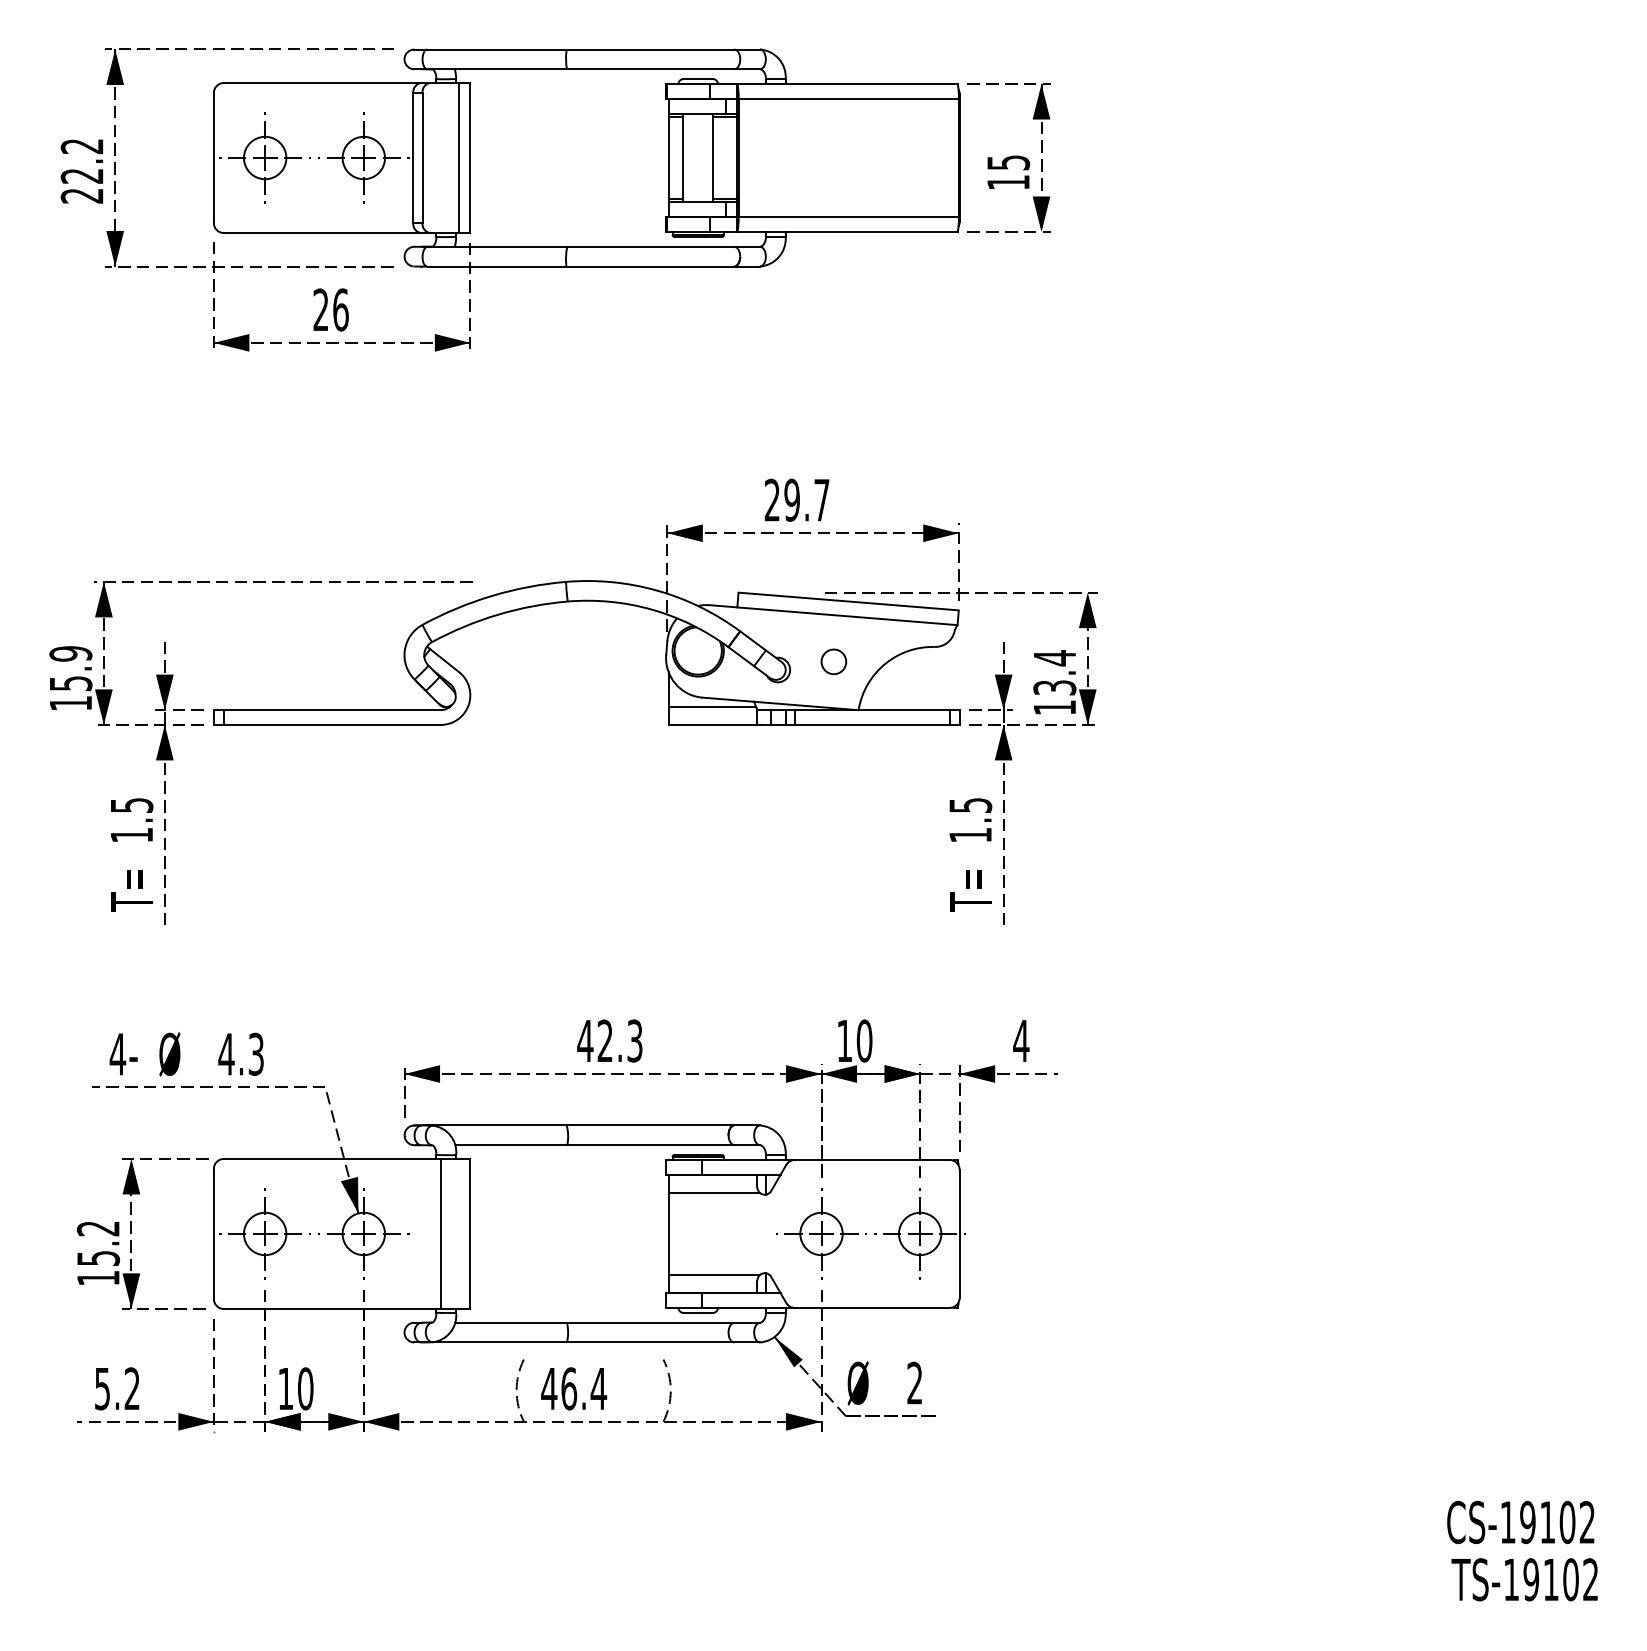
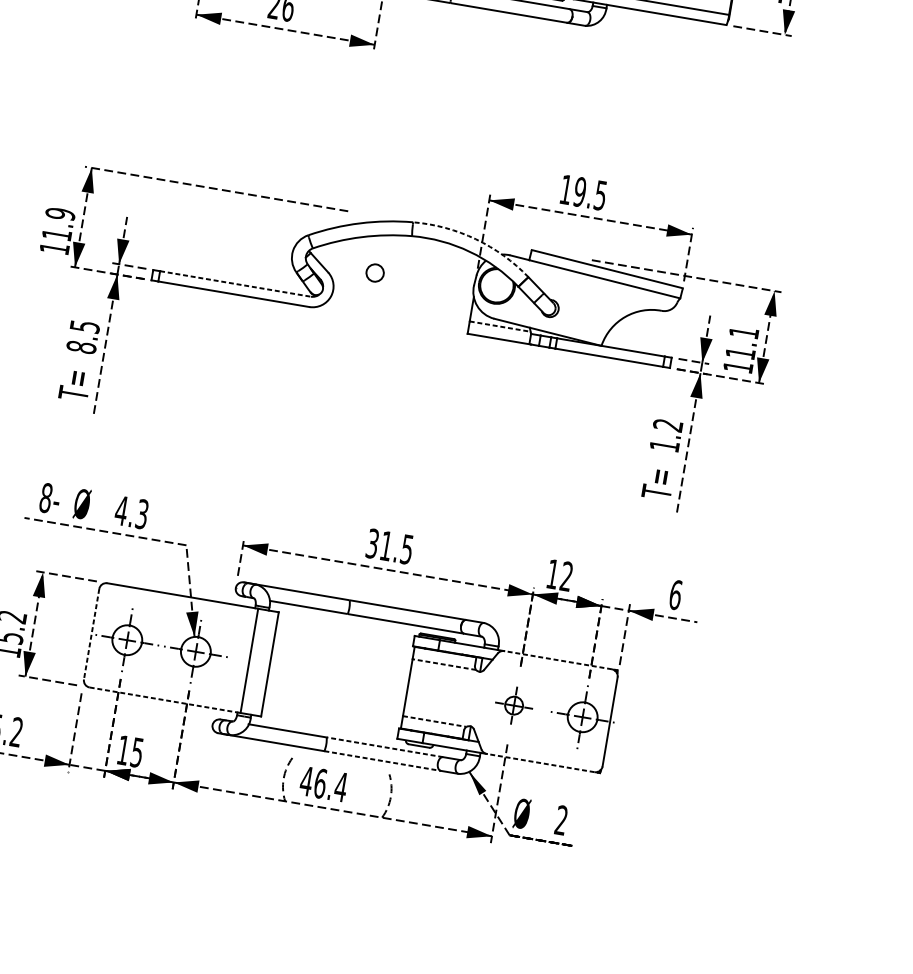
text: (796, 499) -> (583, 192), 29.7 -> 19.5
arc: (657, 590) -> (475, 239), solid -> dashed
circle: (833, 661) -> (374, 272), moved
text: (1054, 672) -> (742, 342), 13.4 -> 11.1
text: (71, 683) -> (57, 234), 15.9 -> 11.9
line: (712, 707) -> (500, 326), solid -> dashed
line: (332, 710) -> (235, 284), solid -> dashed
text: (970, 805) -> (668, 425), 1.5 -> 1.2
text: (131, 834) -> (81, 346), 1.5 -> 8.5
text: (609, 1040) -> (389, 546), 42.3 -> 31.5
text: (864, 1040) -> (566, 576), 10 -> 12
text: (1021, 1040) -> (675, 594), 4 -> 6
text: (117, 1053) -> (45, 497), 4- -> 8-
line: (871, 1159) -> (557, 659), solid -> dashed
line: (714, 1193) -> (444, 664), solid -> dashed
part: (821, 1233) -> (514, 705), size x0.6
line: (213, 1234) -> (91, 634), solid -> dashed
line: (714, 1274) -> (434, 721), solid -> dashed
line: (871, 1307) -> (540, 762), solid -> dashed
line: (332, 1308) -> (165, 699), solid -> dashed
line: (650, 1322) -> (384, 747), solid -> dashed
line: (650, 1342) -> (382, 761), solid -> dashed
text: (305, 1388) -> (137, 752), 10 -> 15

